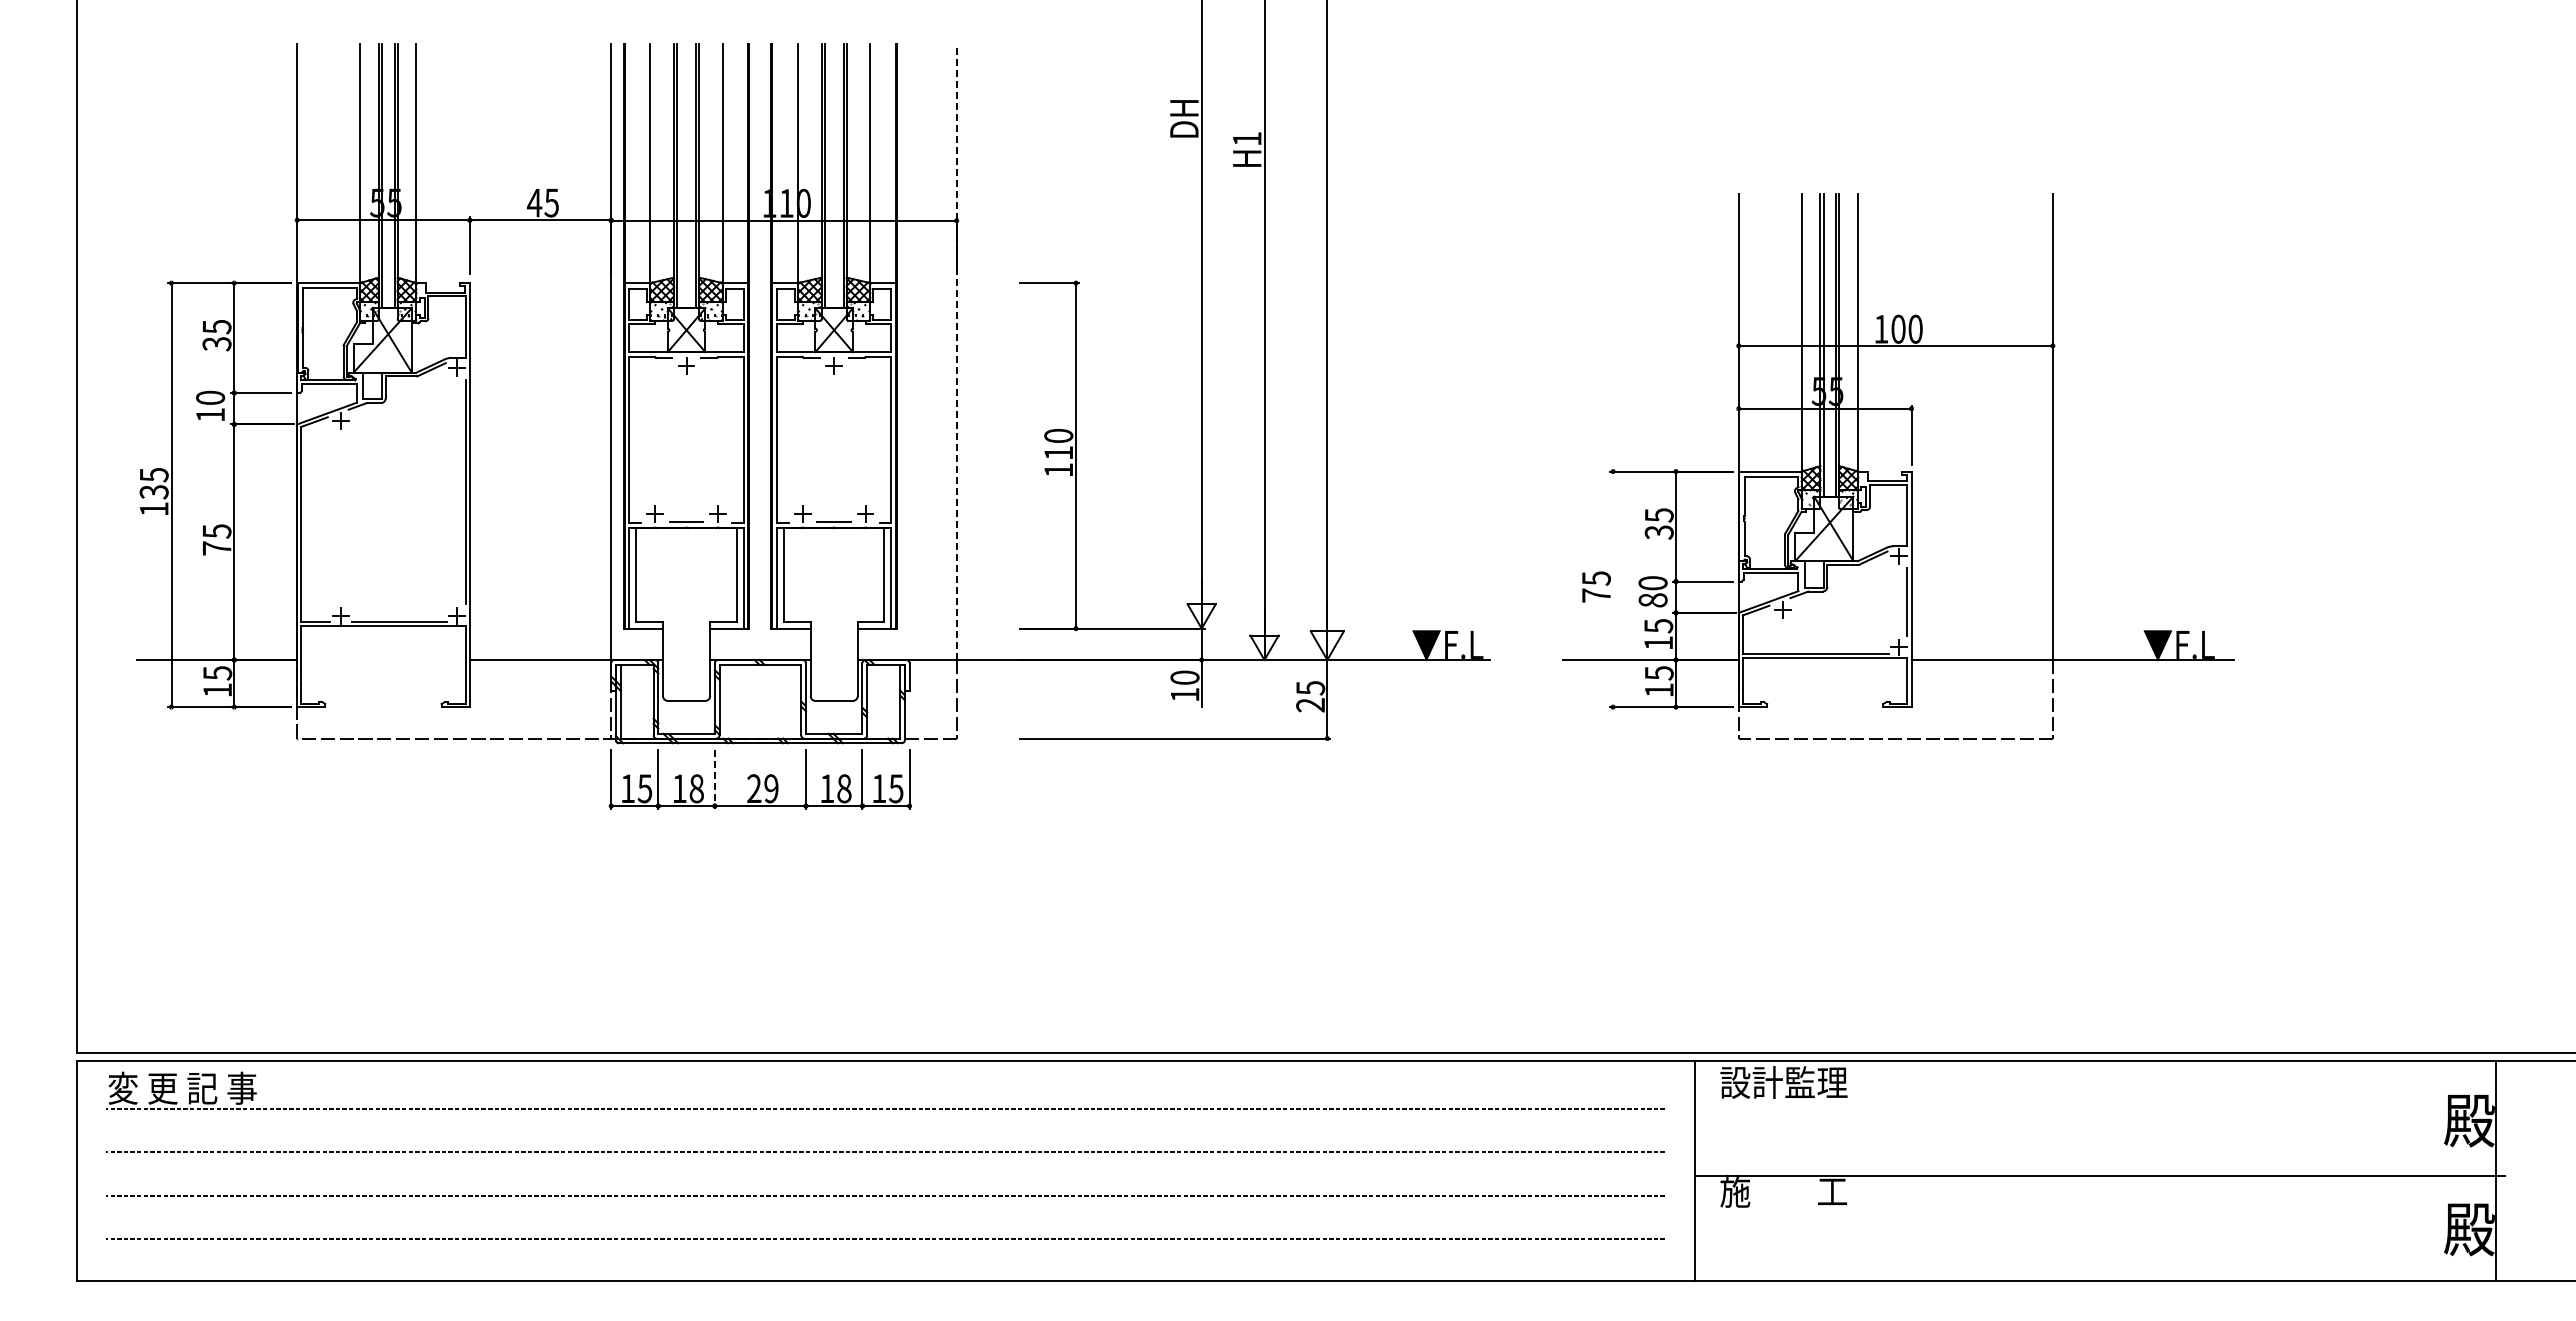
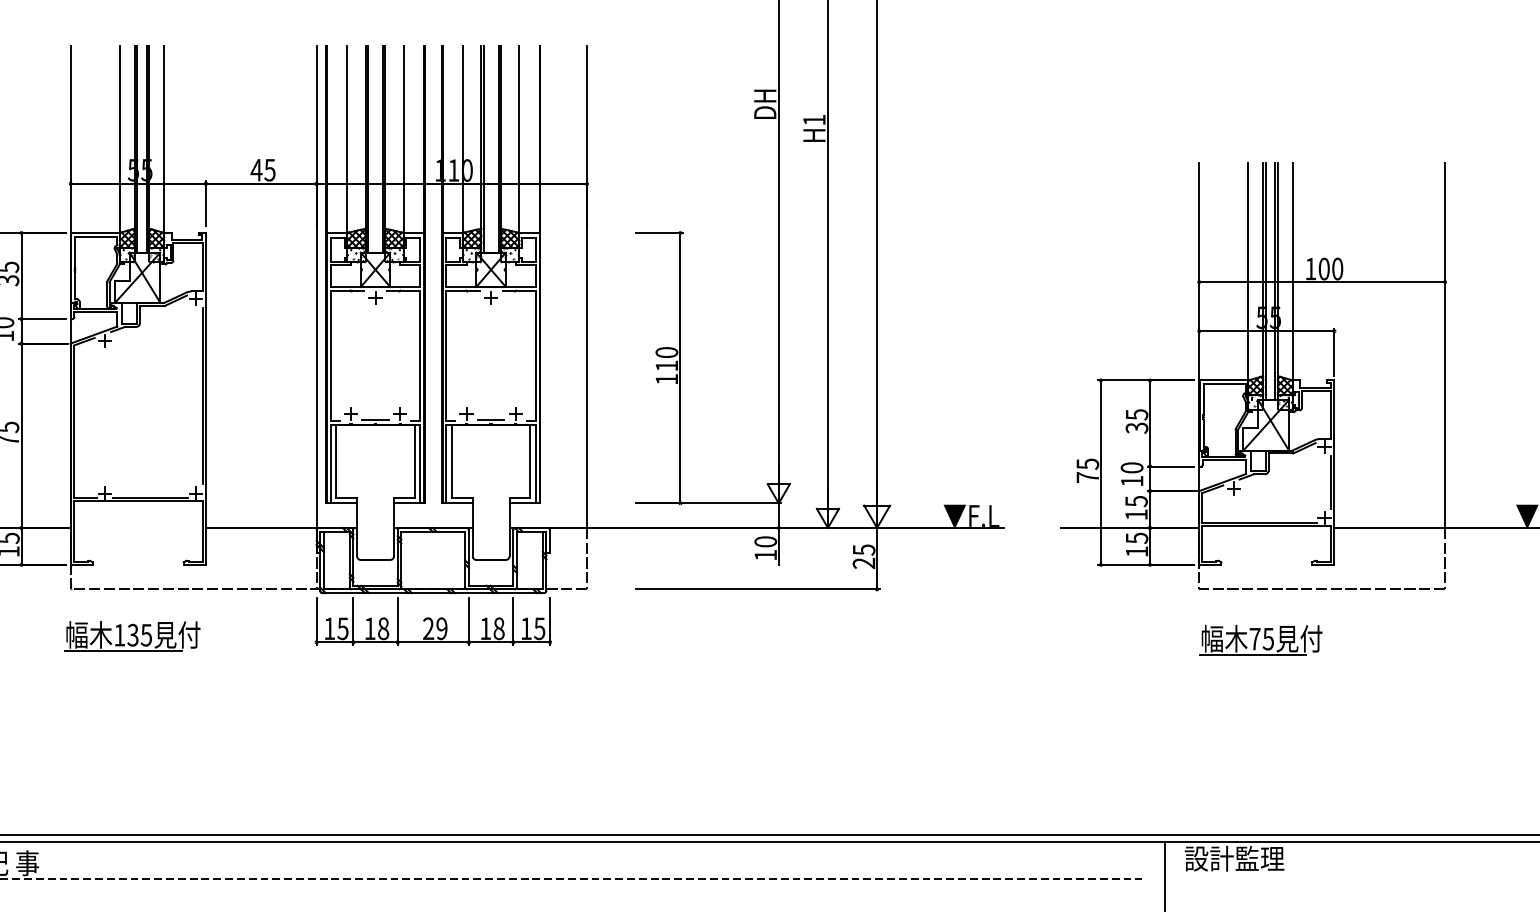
line: (956, 352) -> (586, 287), dashed -> solid
line: (1613, 589) -> (1101, 472), added
text: (1652, 600) -> (1131, 481), 80 -> 10
line: (714, 779) -> (397, 621), dashed -> solid
part: (375, 797) -> (132, 635), added
part: (1817, 802) -> (1260, 639), added

